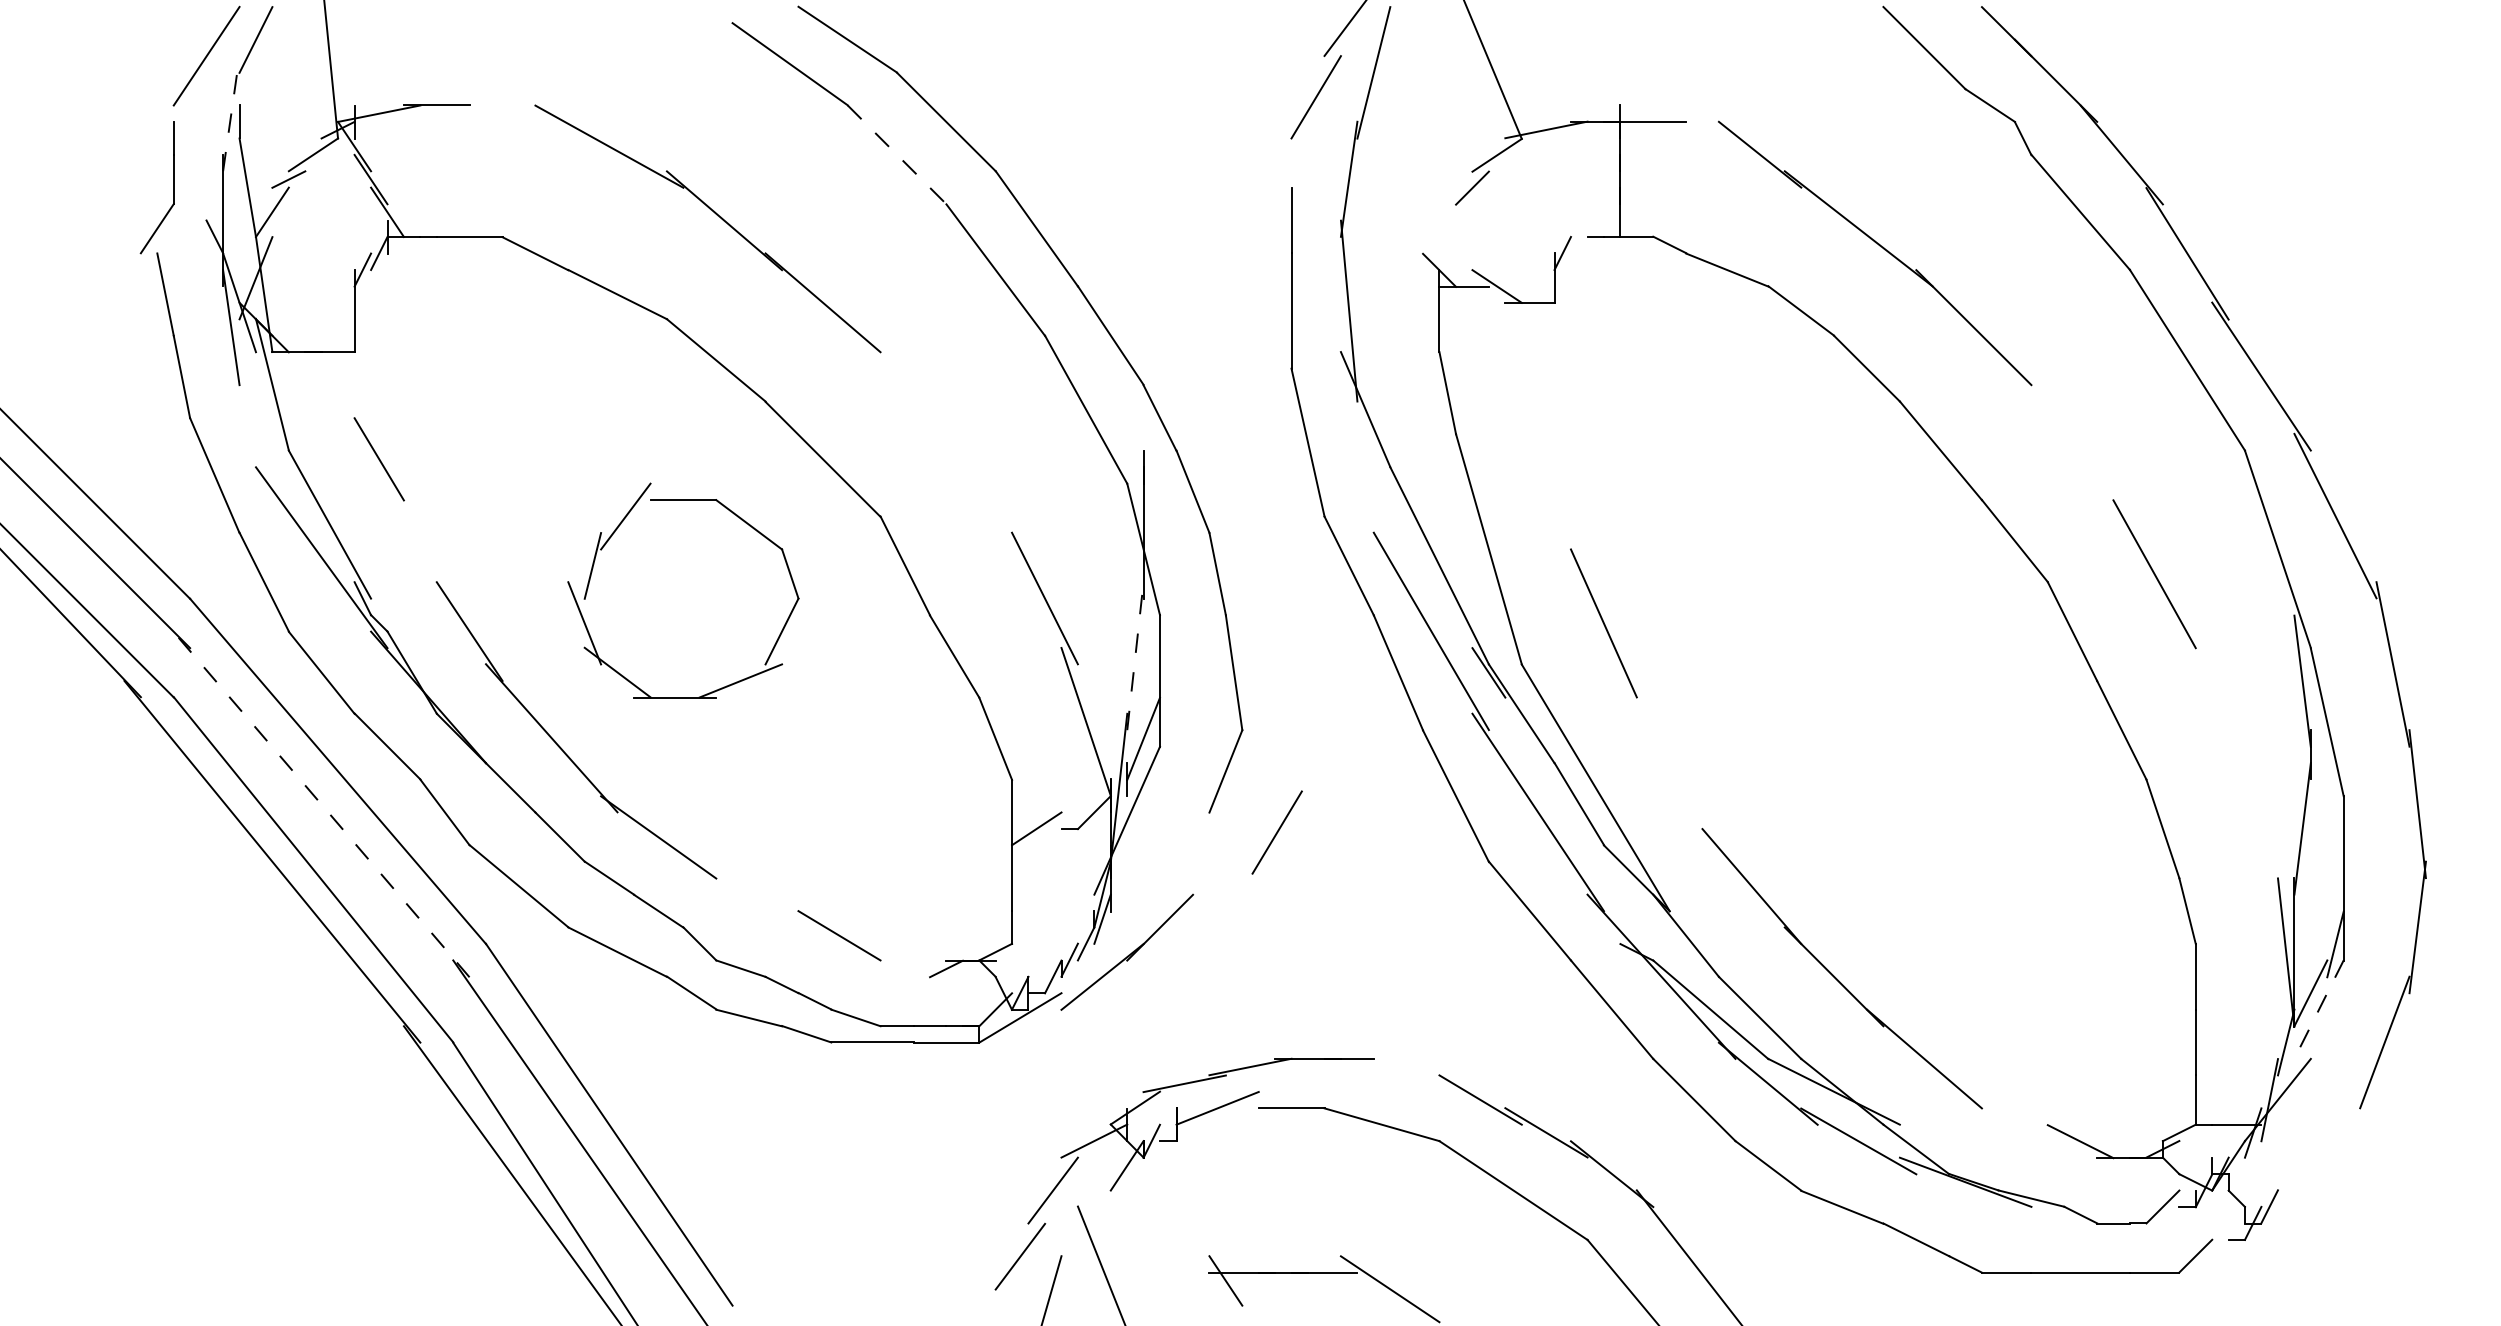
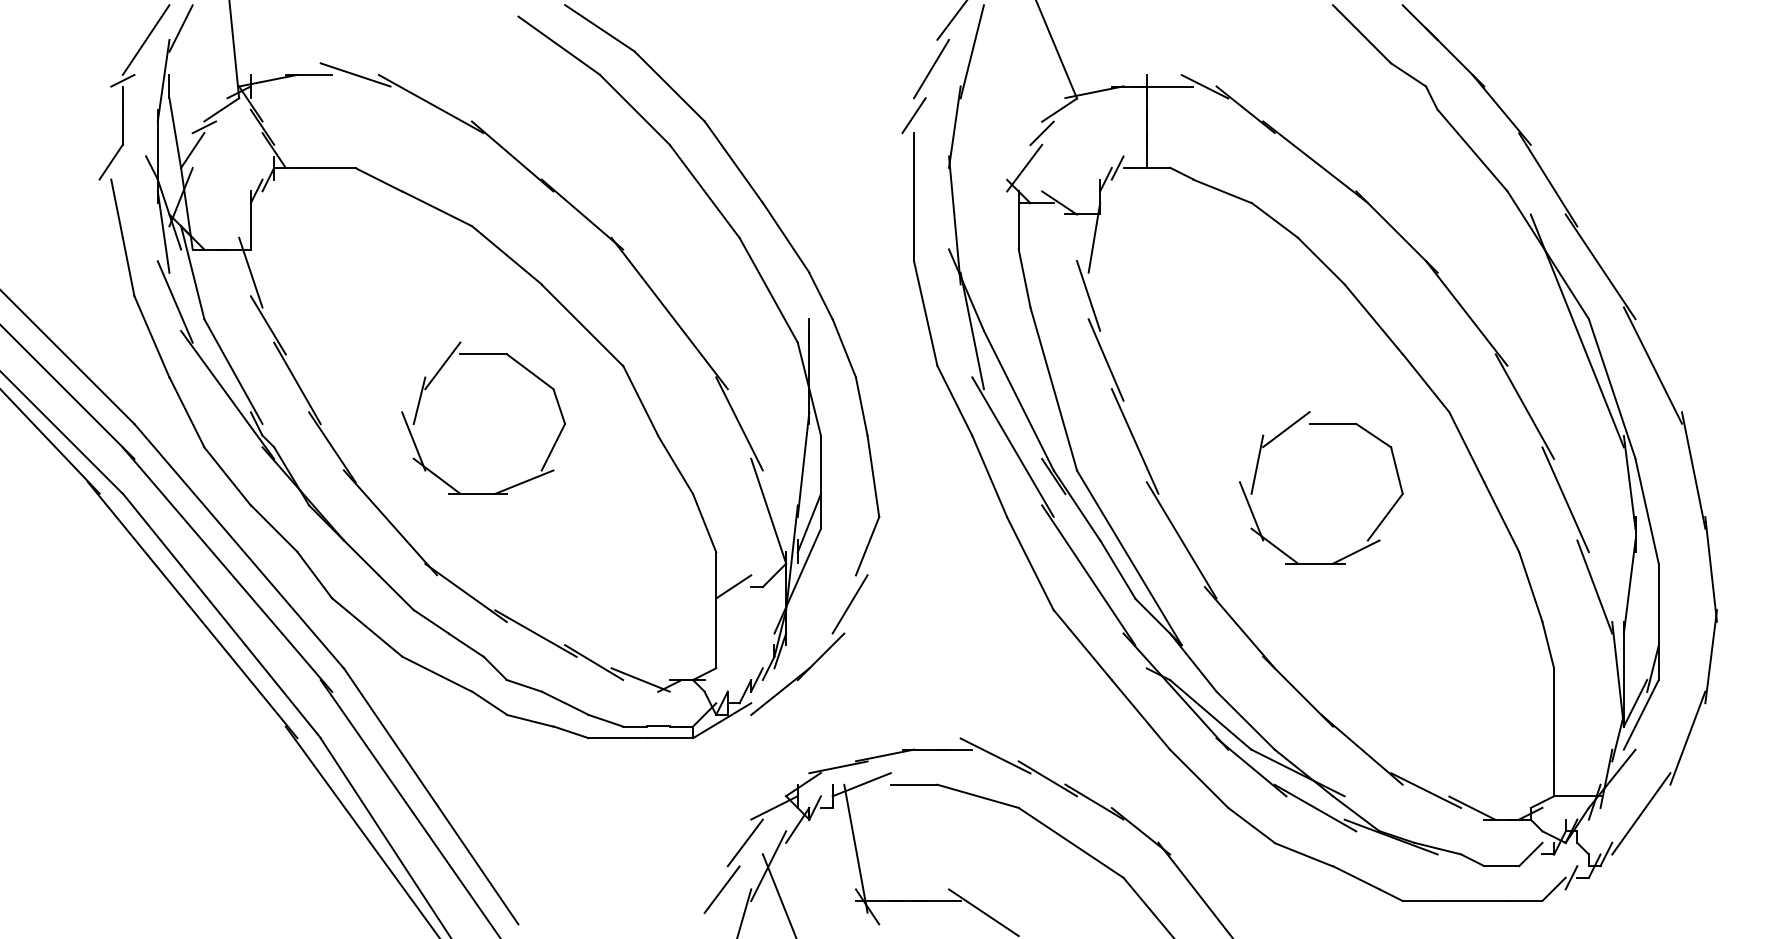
line: (502, 105) -> (355, 74), added
line: (173, 113) -> (122, 80), added
line: (231, 113) -> (163, 80), dashed -> solid
line: (1702, 121) -> (1204, 86), added
line: (897, 154) -> (635, 109), dashed -> solid
line: (1291, 162) -> (914, 115), added
line: (1578, 236) -> (1117, 167), added
line: (1447, 237) -> (1024, 168), added
line: (1546, 335) -> (1094, 237), added
line: (354, 384) -> (250, 272), added
line: (1537, 417) -> (1088, 295), added
line: (247, 425) -> (175, 301), added
line: (946, 442) -> (669, 313), added
line: (2071, 442) -> (1466, 313), added
line: (2228, 466) -> (1577, 330), added
line: (1373, 467) -> (972, 331), added
line: (1562, 507) -> (1105, 359), added
line: (420, 540) -> (297, 382), added
part: (1867, 599) -> (1321, 424), added
line: (1135, 655) -> (803, 464), dashed -> solid
line: (2211, 705) -> (1565, 499), added
line: (1669, 762) -> (1181, 539), added
line: (321, 804) -> (227, 569), dashed -> solid
line: (2253, 828) -> (1594, 586), added
line: (1276, 832) -> (849, 604), moved
line: (756, 894) -> (535, 633), added
line: (905, 959) -> (640, 679), added
line: (2318, 1010) -> (1640, 715), dashed -> solid
line: (1406, 1067) -> (995, 755), added
line: (2014, 1116) -> (1425, 790), added
line: (2319, 1148) -> (1641, 813), added
line: (1209, 1198) -> (855, 848), added
line: (1085, 1223) -> (768, 866), added
line: (2220, 1239) -> (1571, 877), added

